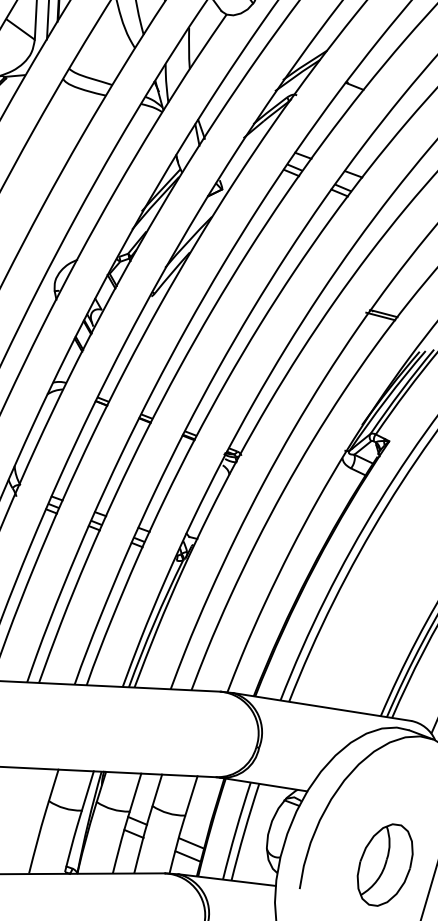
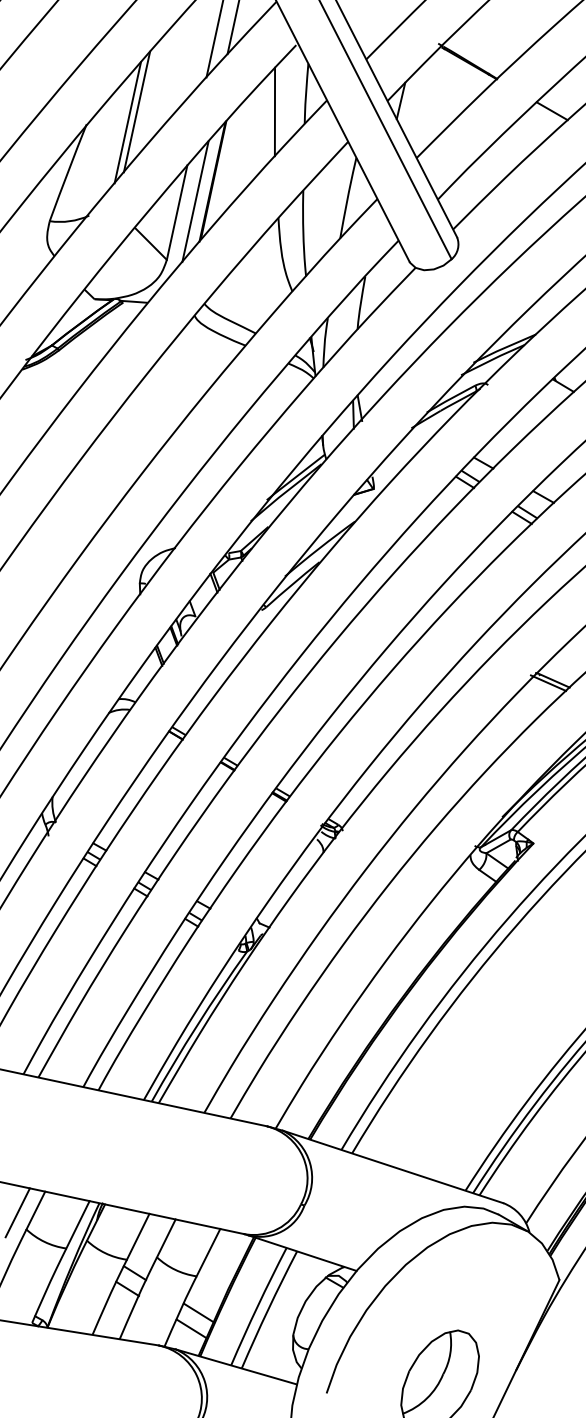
line: (39, 789) -> (17, 1212), added

